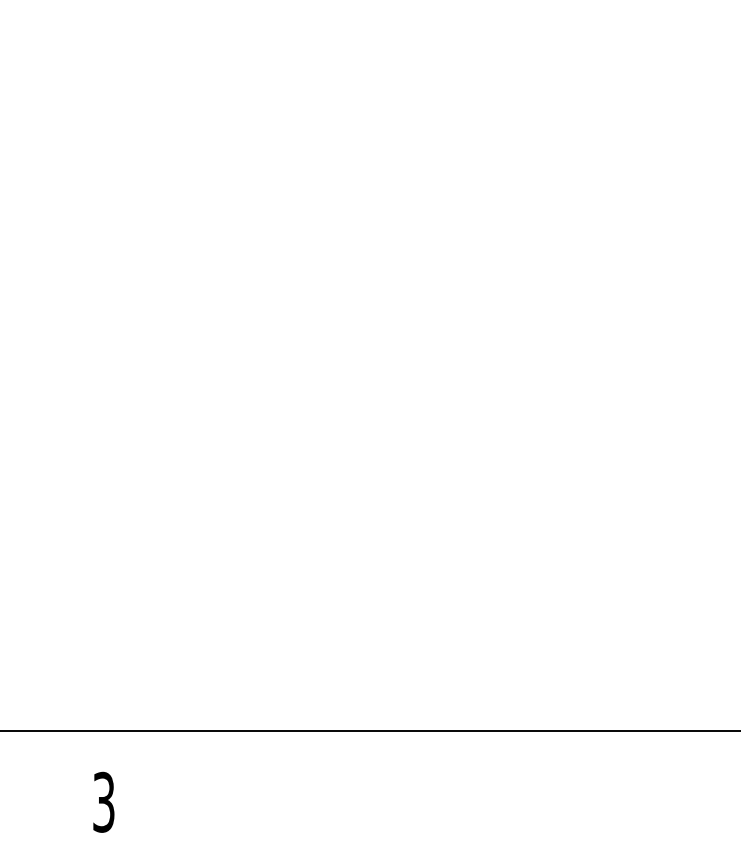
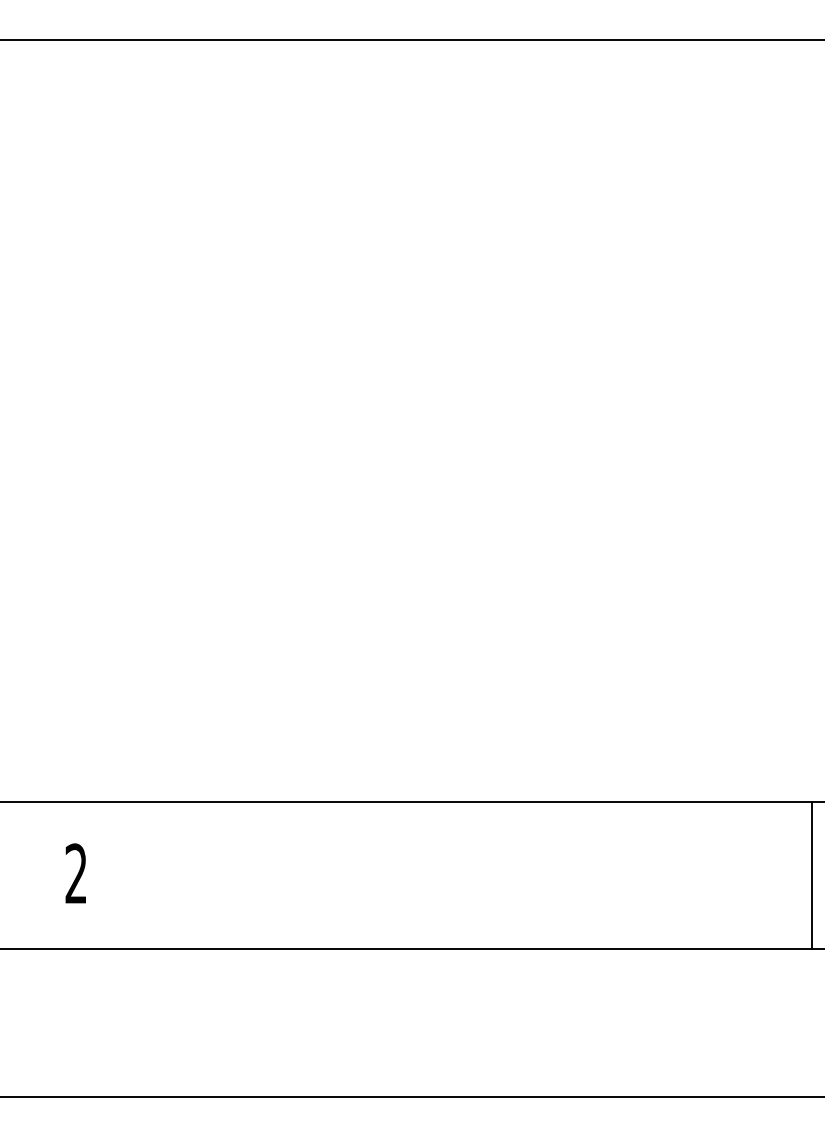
text: (103, 801) -> (75, 873), 3 -> 2

